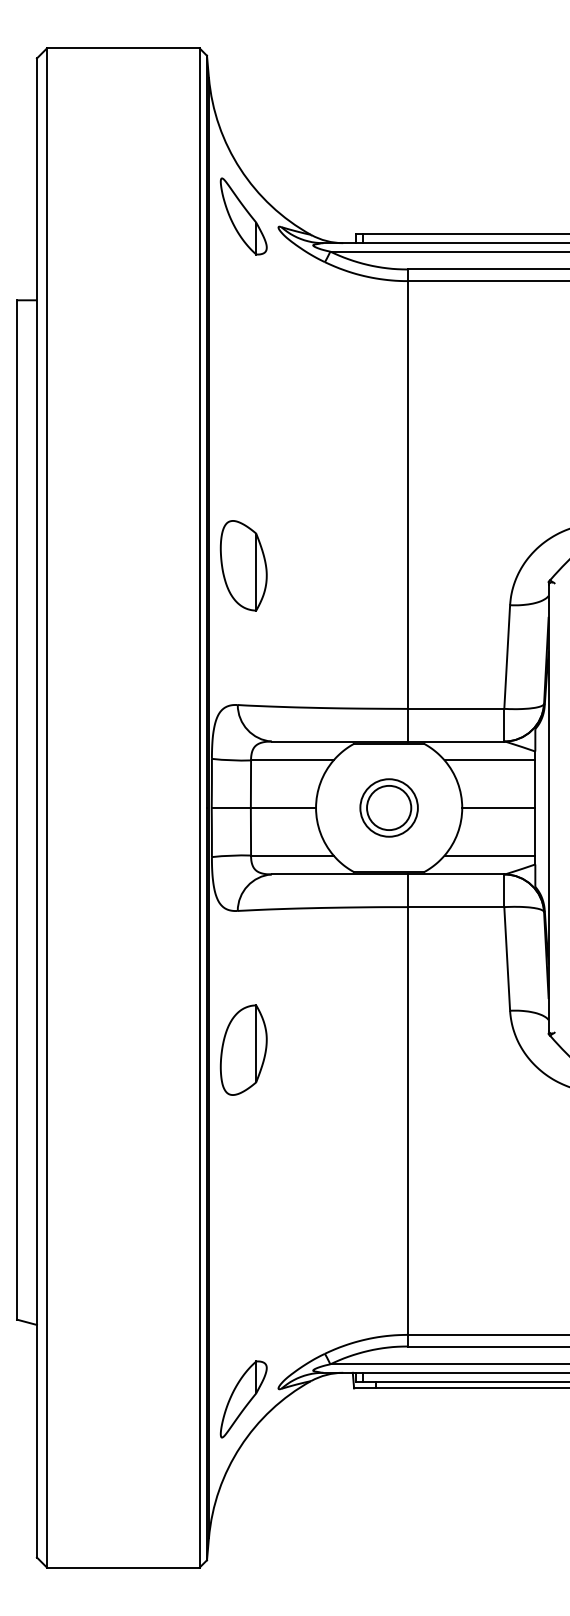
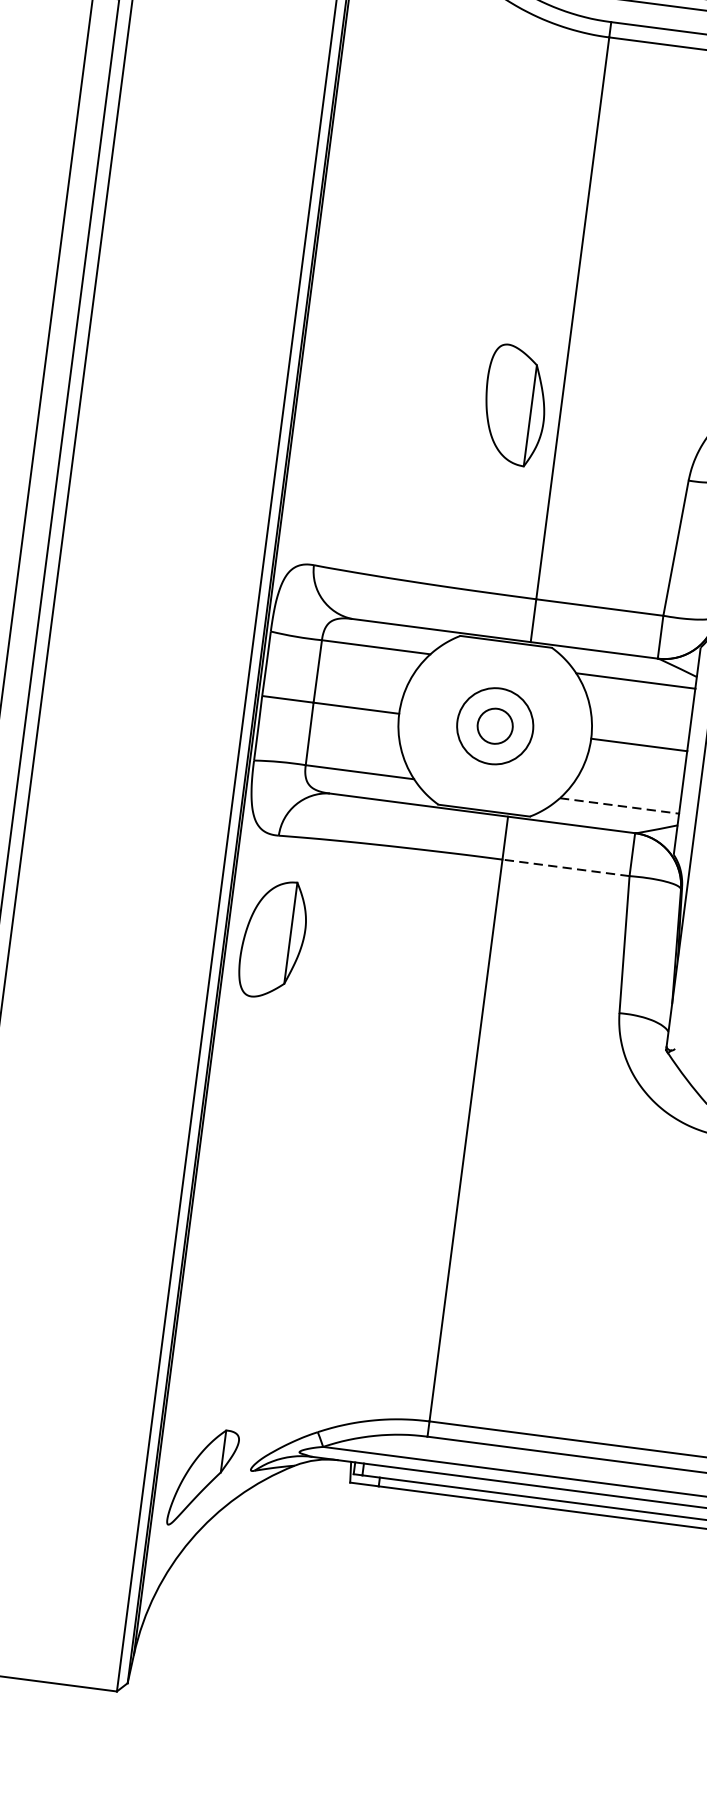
part: (243, 565) -> (514, 404), moved
circle: (389, 807) -> (495, 725), size x0.6
line: (490, 855) -> (620, 805), solid -> dashed
line: (455, 907) -> (565, 868), solid -> dashed
part: (243, 1049) -> (273, 938), moved

